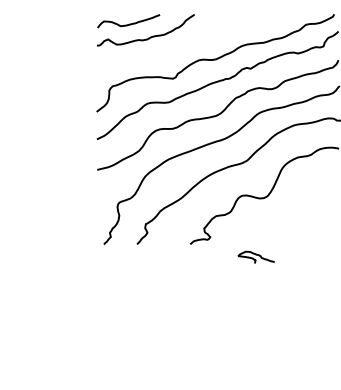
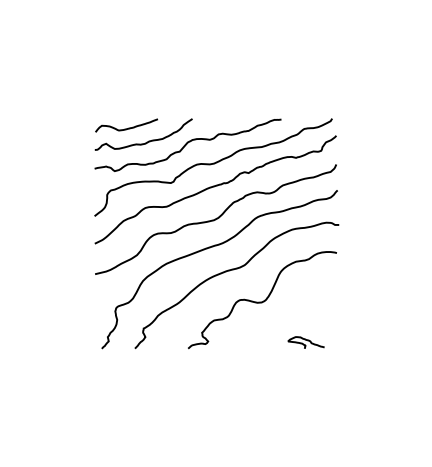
curve: (189, 40) -> (187, 144), added
curve: (255, 255) -> (305, 340), moved

